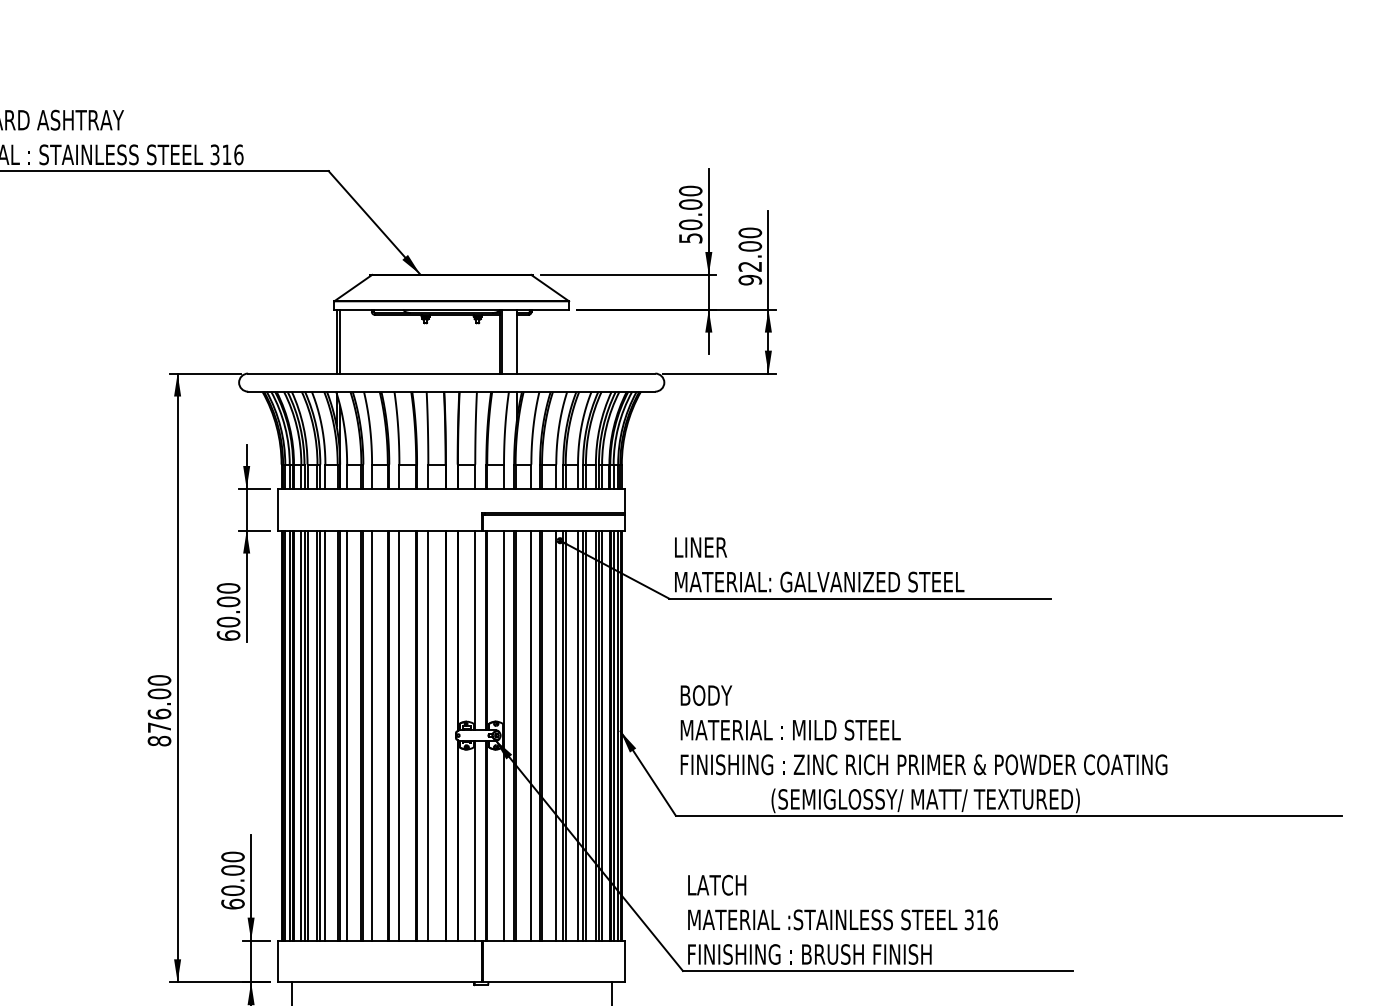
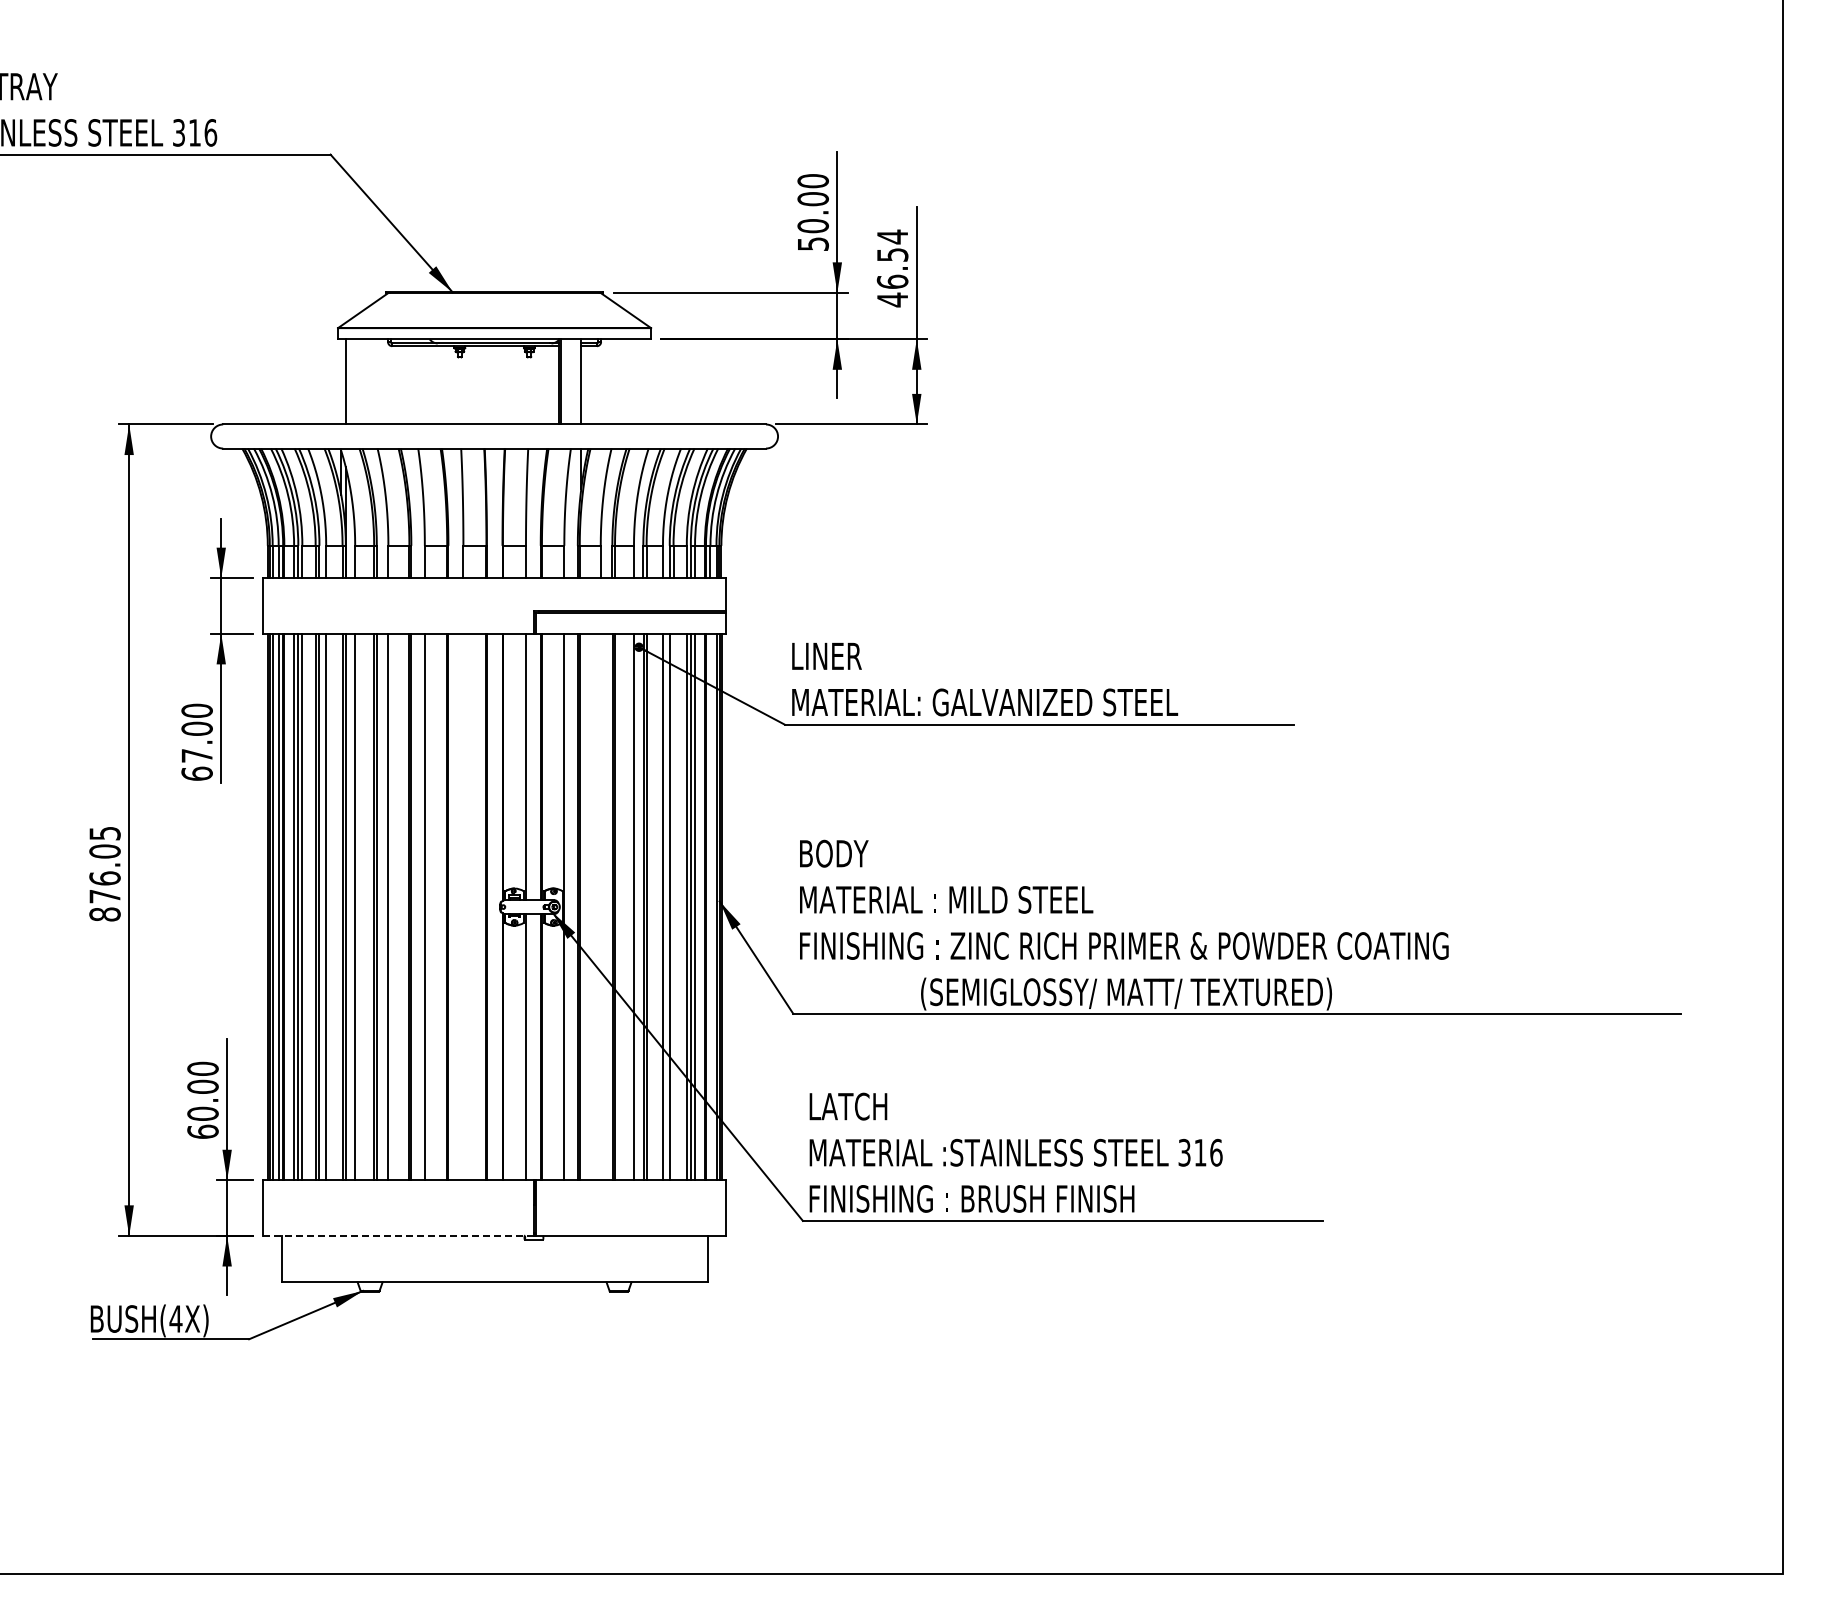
text: (750, 256) -> (892, 268), 92.00 -> 46.54
line: (336, 341) -> (341, 381), removed
text: (228, 621) -> (196, 755), 60.00 -> 67.00
text: (159, 680) -> (104, 833), 876.00 -> 876.05
line: (428, 735) -> (463, 906), removed
line: (531, 735) -> (600, 906), removed
line: (585, 735) -> (673, 906), removed
line: (613, 735) -> (710, 906), removed
line: (379, 981) -> (398, 1235), solid -> dashed

